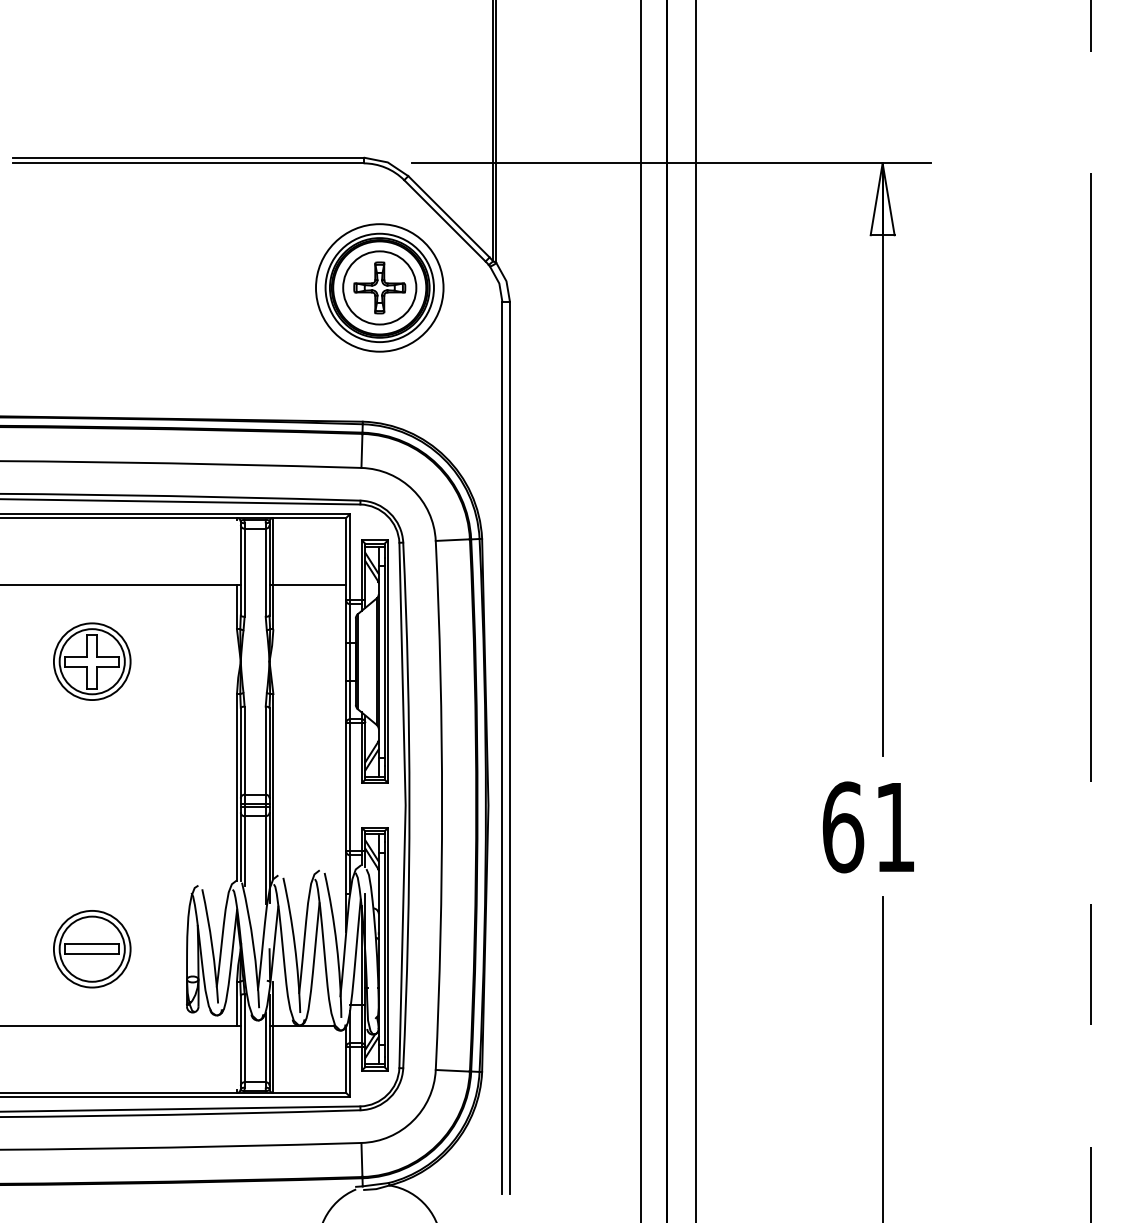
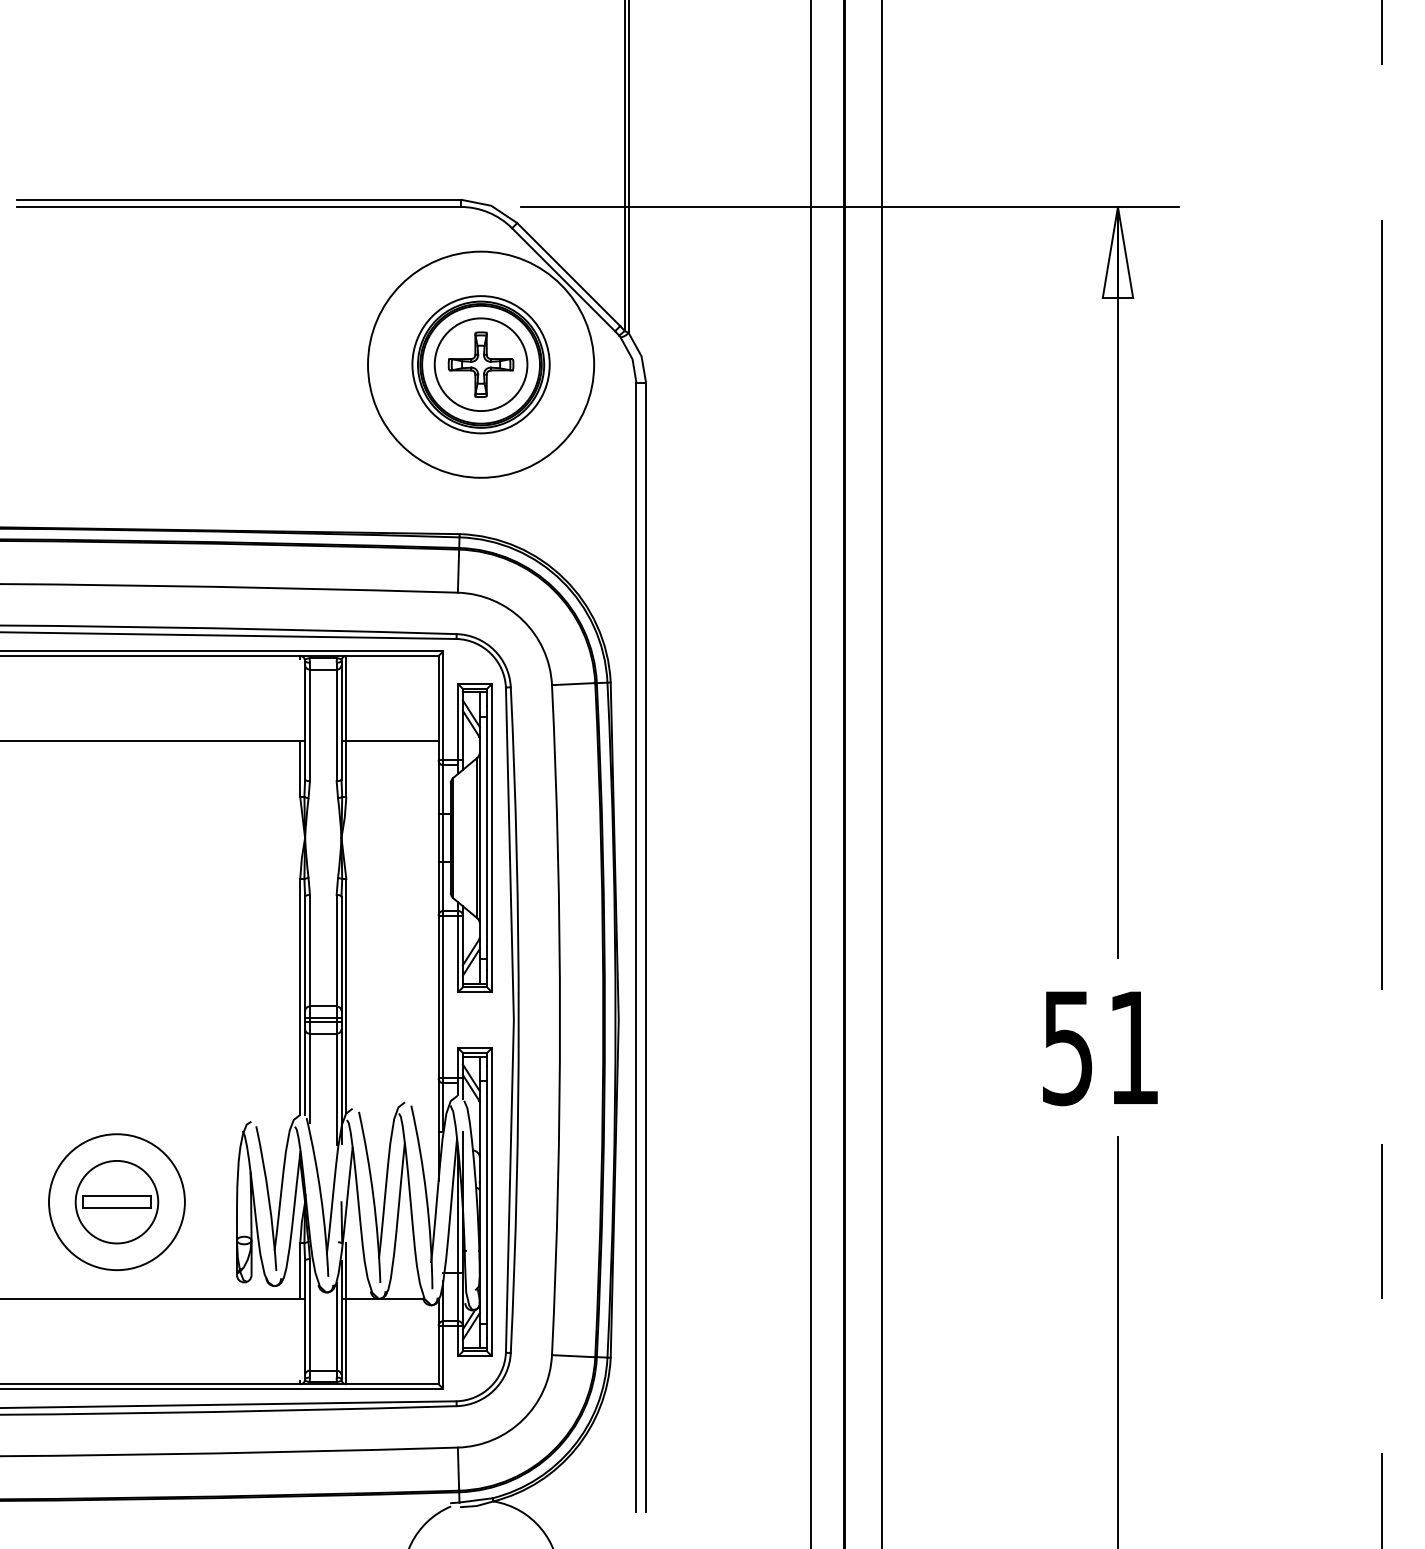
circle: (379, 287) -> (480, 364), size x1.4
part: (91, 661) -> (116, 837), removed
text: (843, 827) -> (1068, 1047), 61 -> 51
circle: (91, 948) -> (116, 1201), size x1.4

